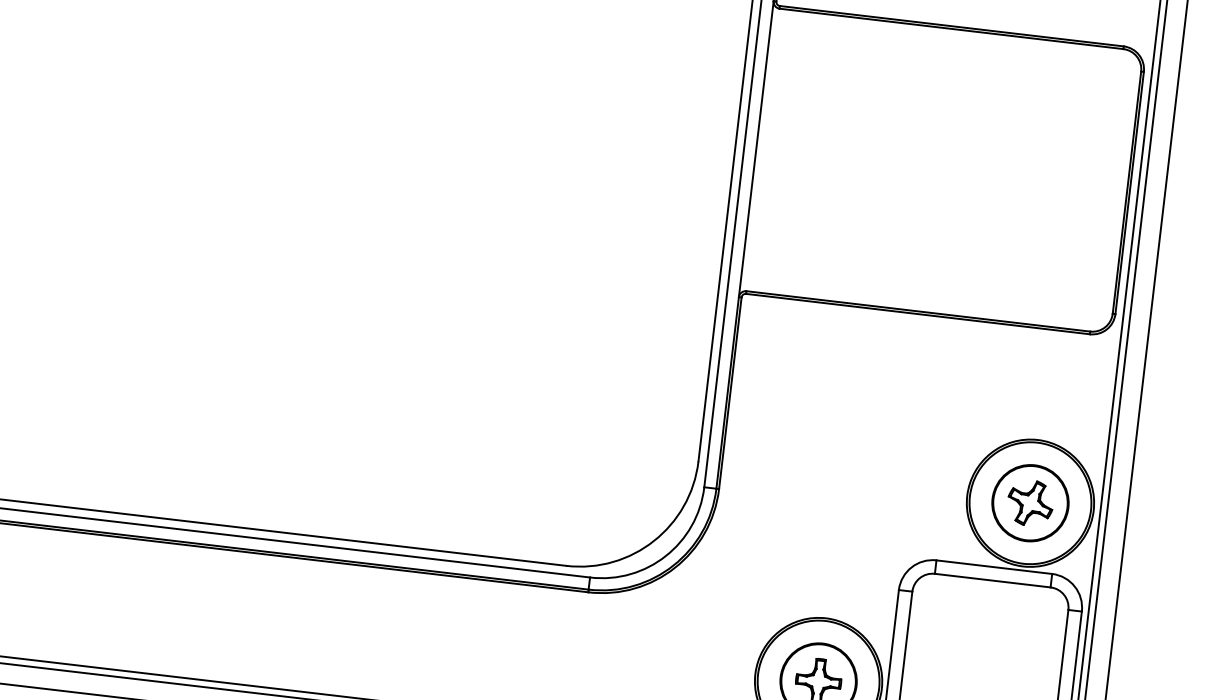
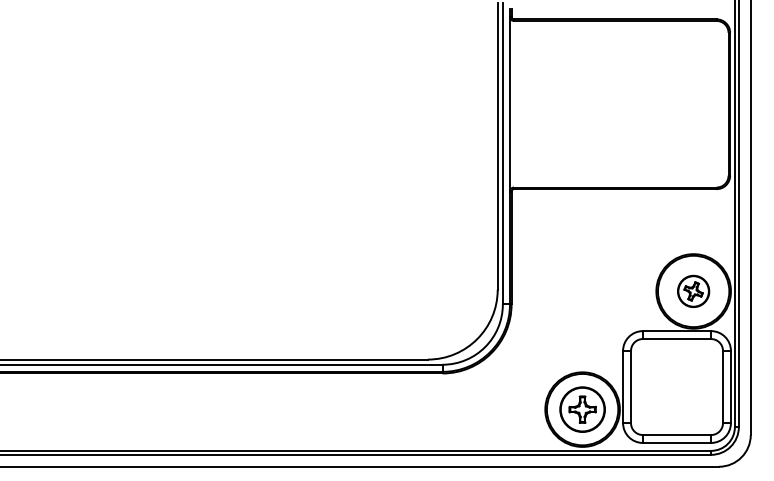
part: (1030, 503) -> (693, 291), size x0.7

